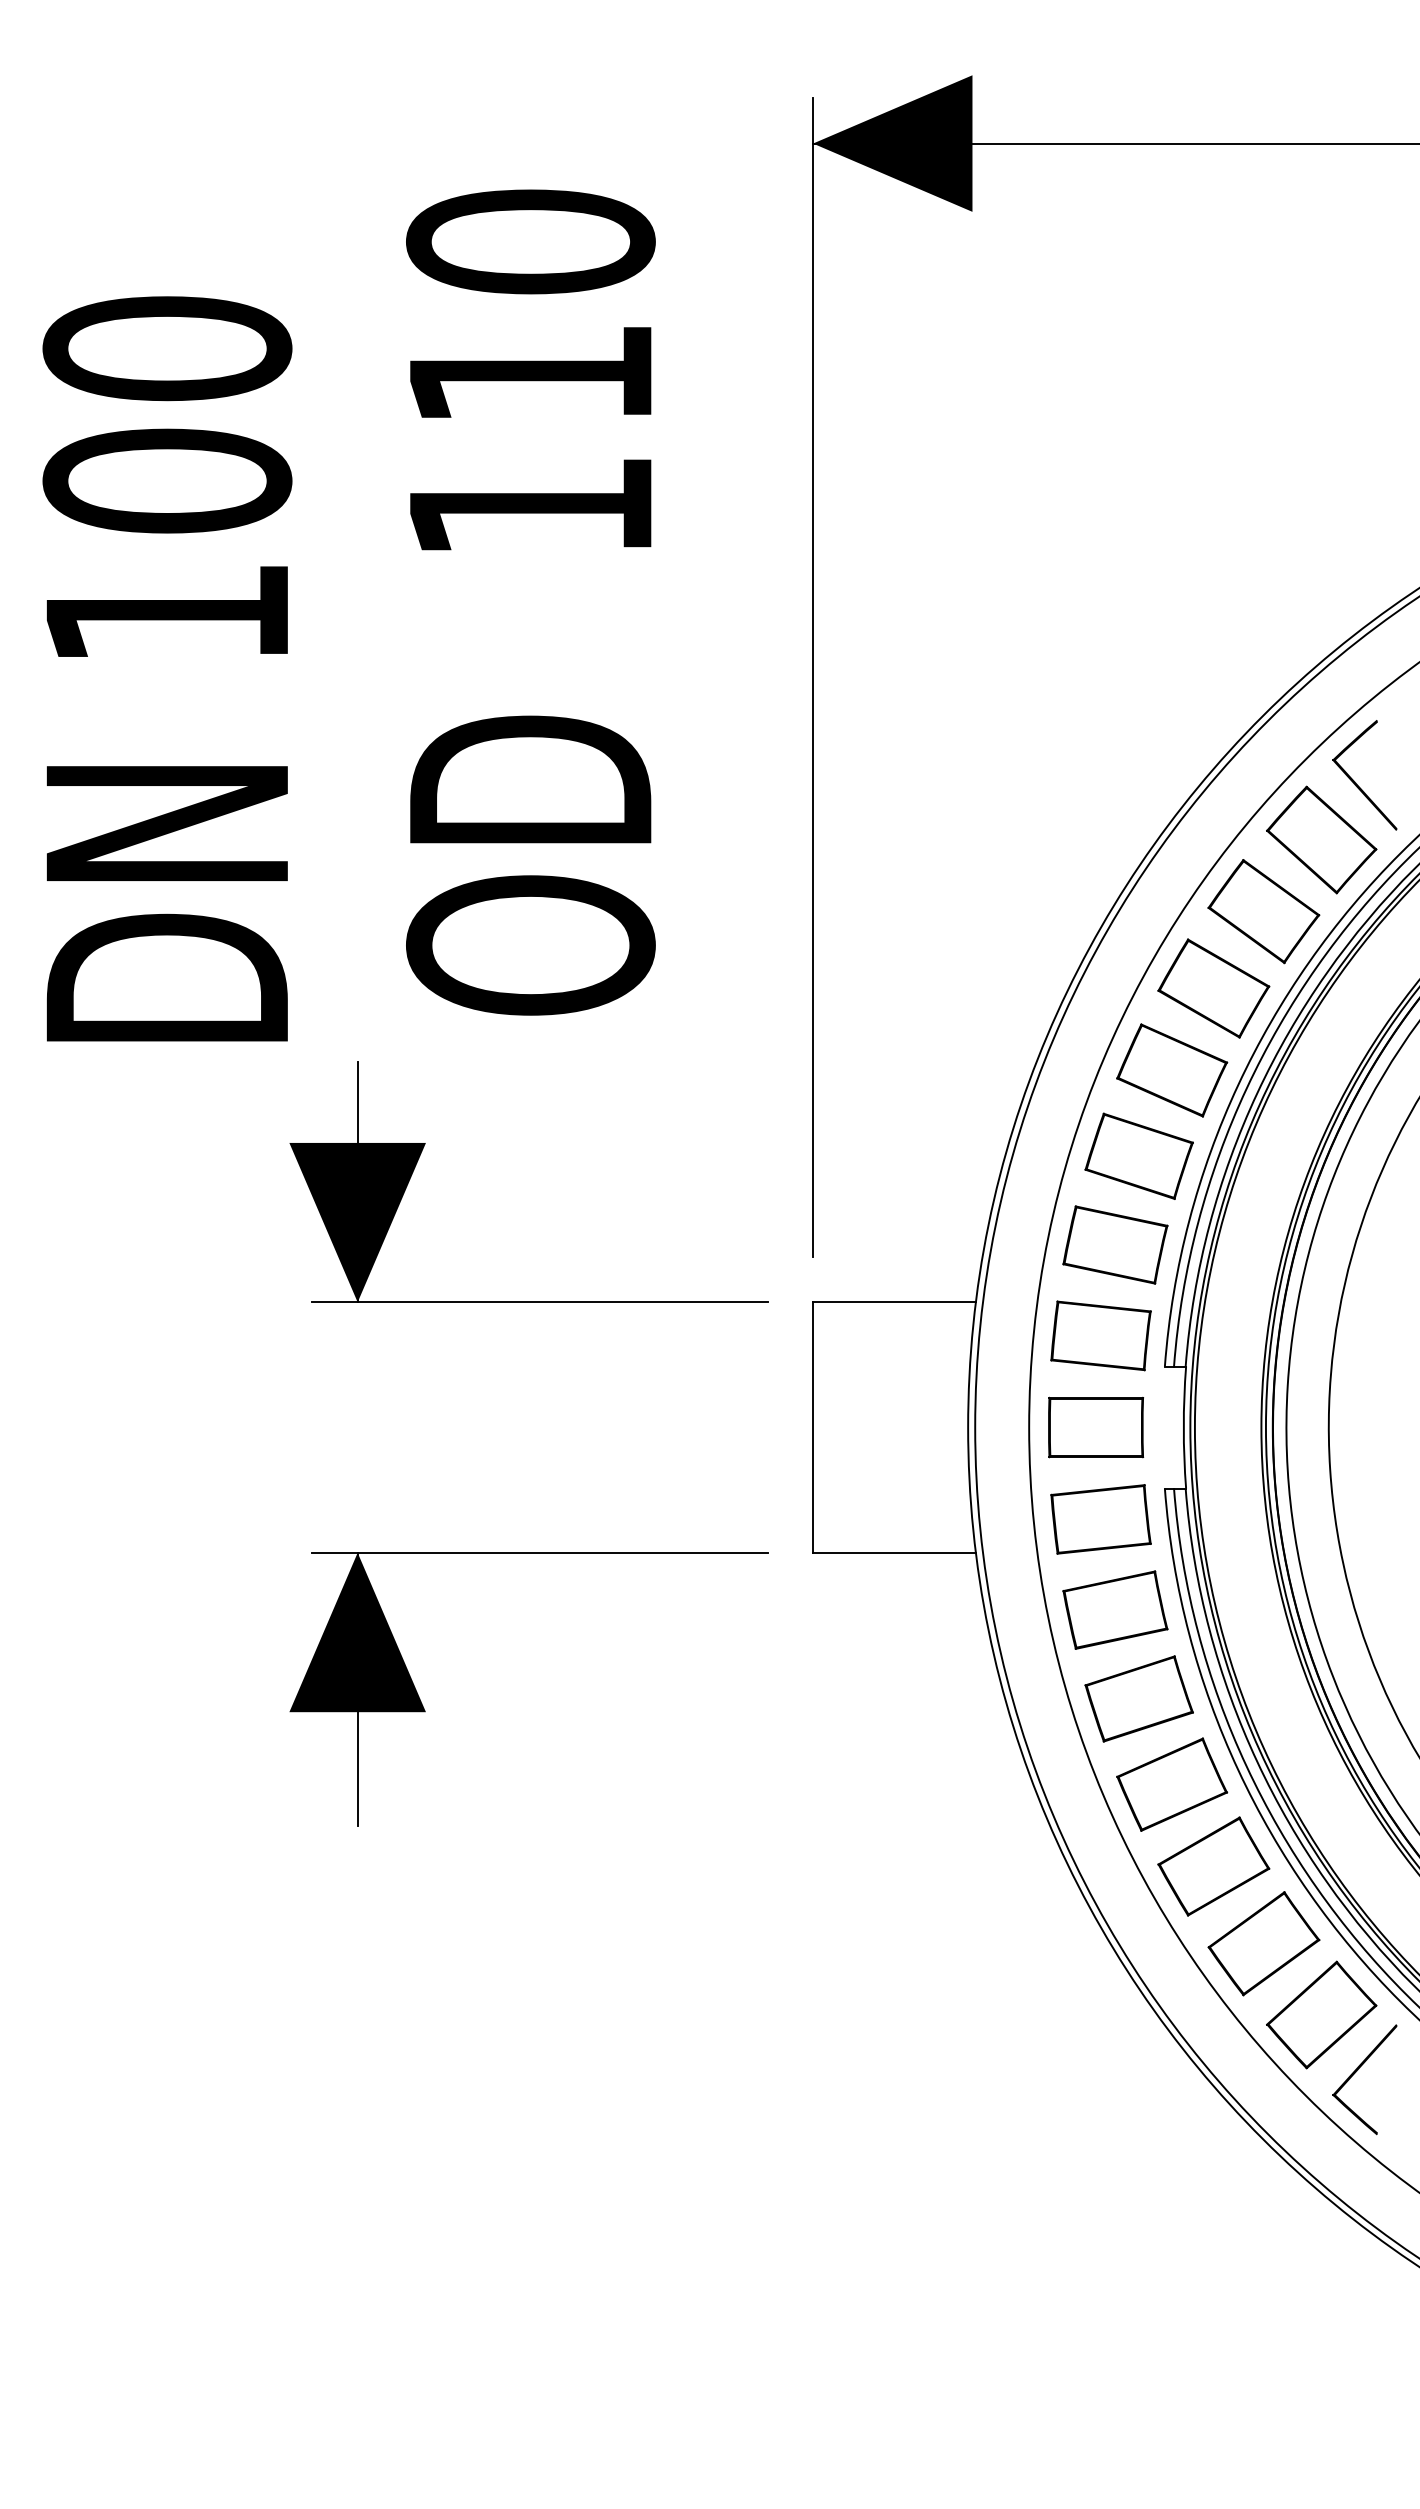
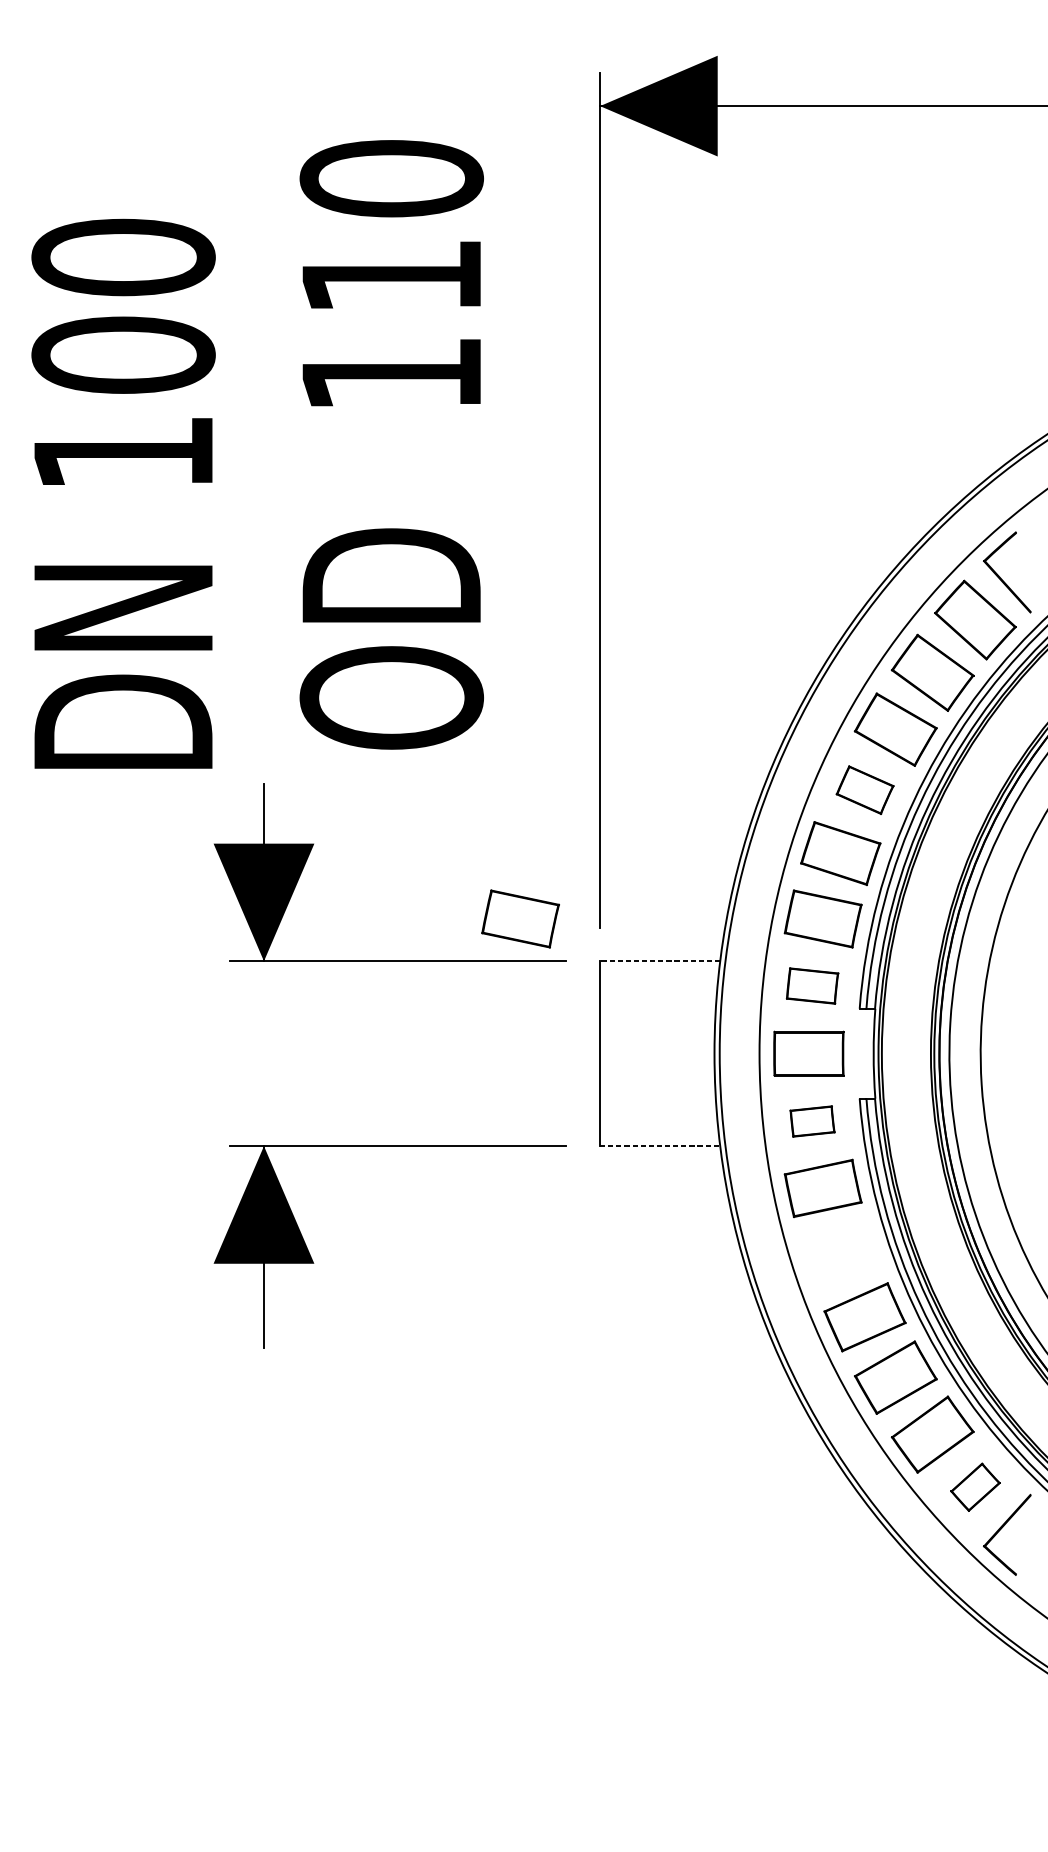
part: (1172, 1070) -> (865, 790), size x0.7
part: (705, 1244) -> (520, 918), added
line: (893, 1302) -> (659, 961), solid -> dashed
part: (1100, 1335) -> (812, 985), size x0.7
part: (1100, 1519) -> (812, 1121), size x0.6
line: (894, 1552) -> (660, 1145), solid -> dashed
part: (1138, 1698) -> (840, 1253), removed
part: (1321, 2014) -> (975, 1486), size x0.6

